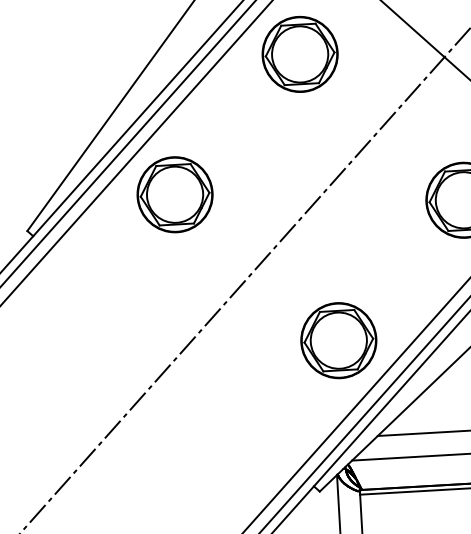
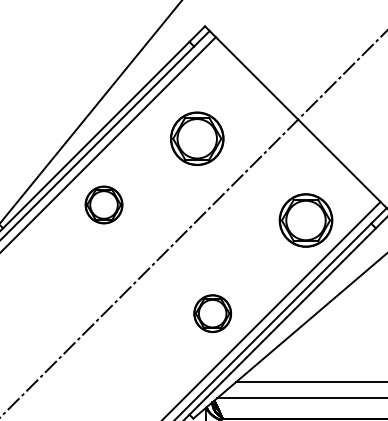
part: (300, 53) -> (197, 138), moved
part: (174, 194) -> (103, 204), size x0.7
part: (338, 340) -> (212, 313), size x0.7

